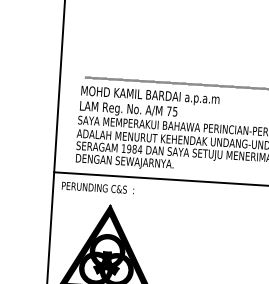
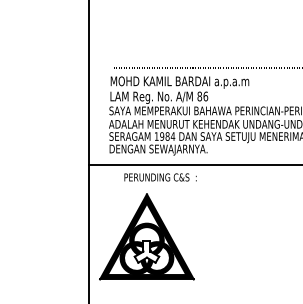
text: (171, 111) -> (202, 96), 75 -> 86
text: (98, 188) -> (160, 177), moved
fill: (106, 262) -> (146, 251), removed

